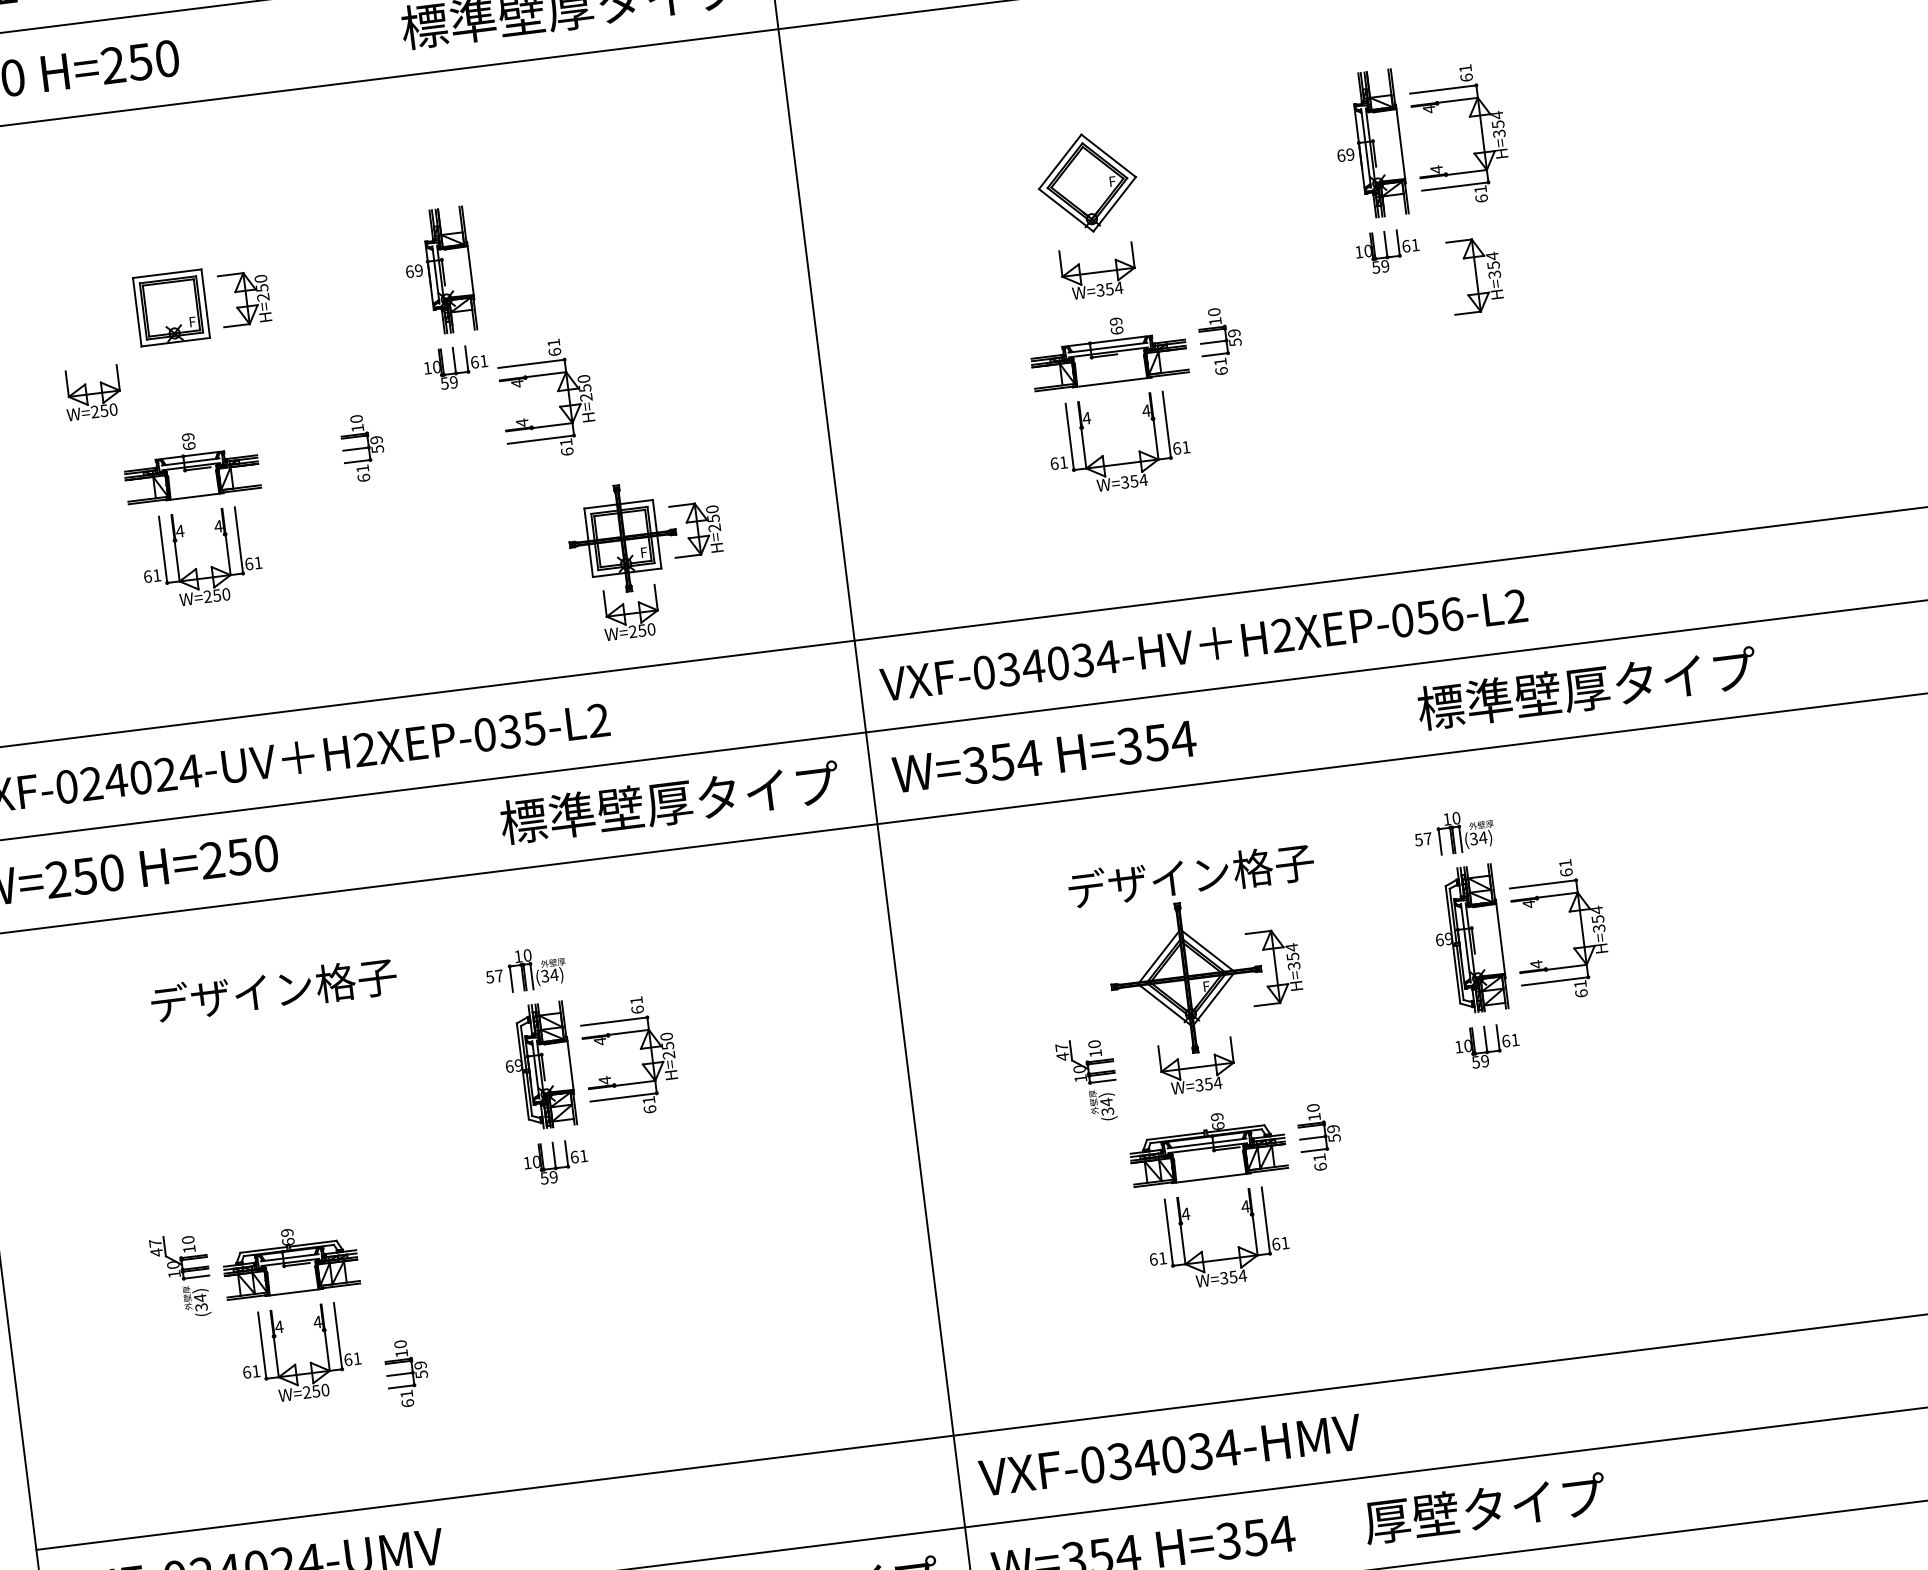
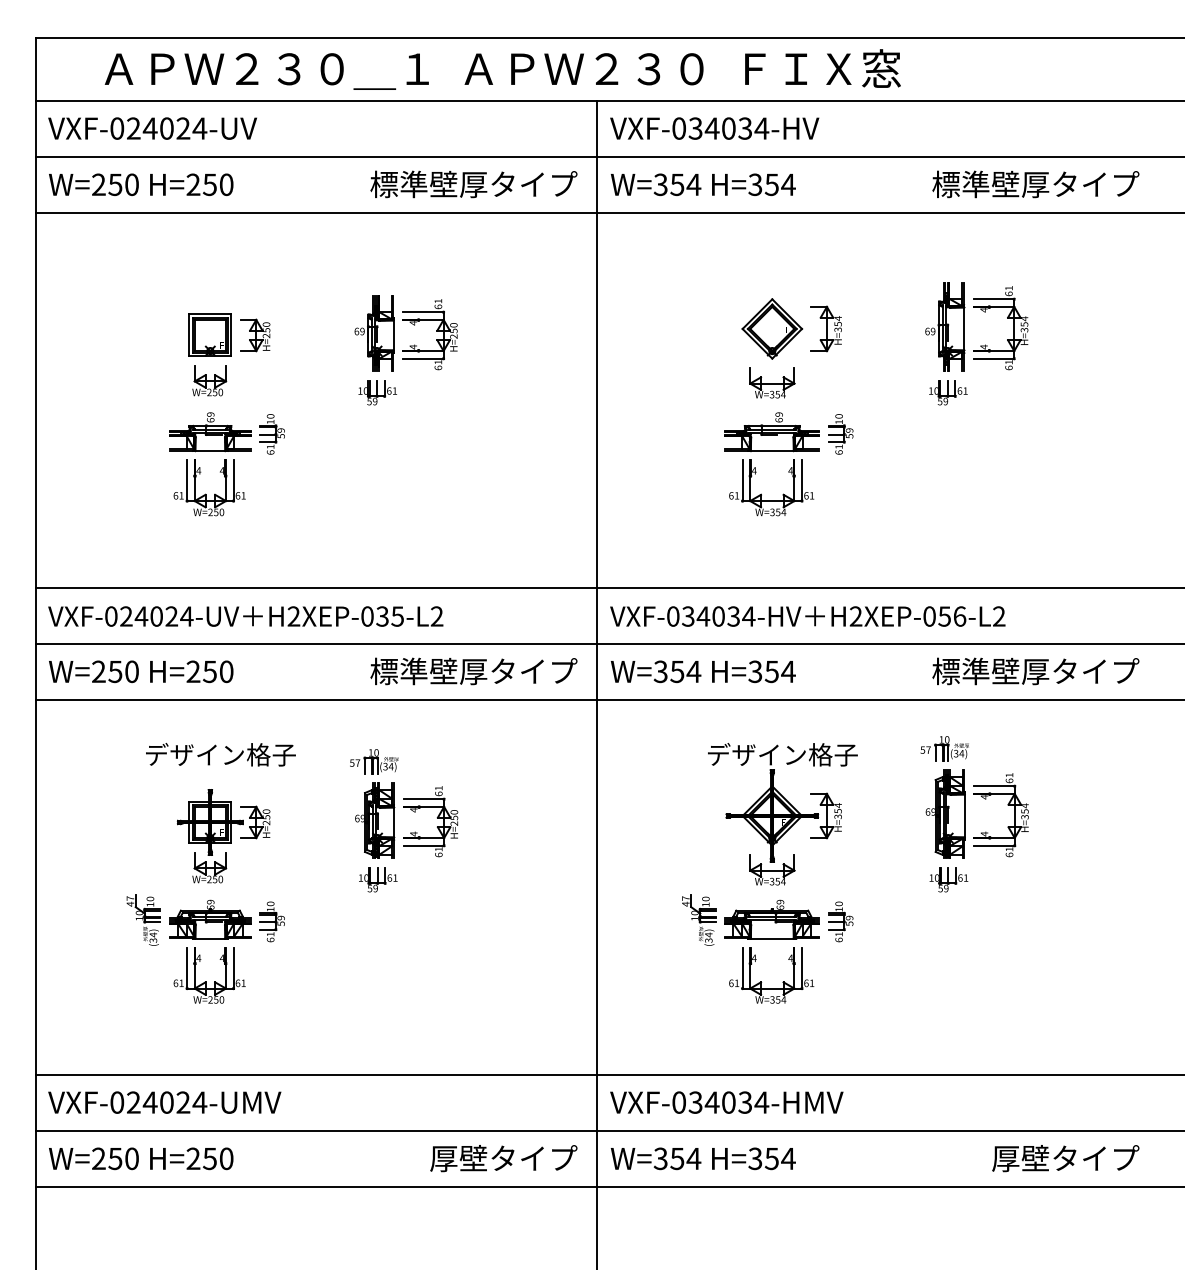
part: (1473, 275) -> (825, 328), moved
part: (92, 392) -> (209, 380), moved
part: (556, 392) -> (436, 331), moved
part: (361, 448) -> (271, 434), moved
part: (647, 558) -> (223, 836), moved
part: (1088, 1078) -> (699, 919), moved
part: (405, 1372) -> (271, 921), moved
text: (1484, 1508) -> (1065, 1158), moved

